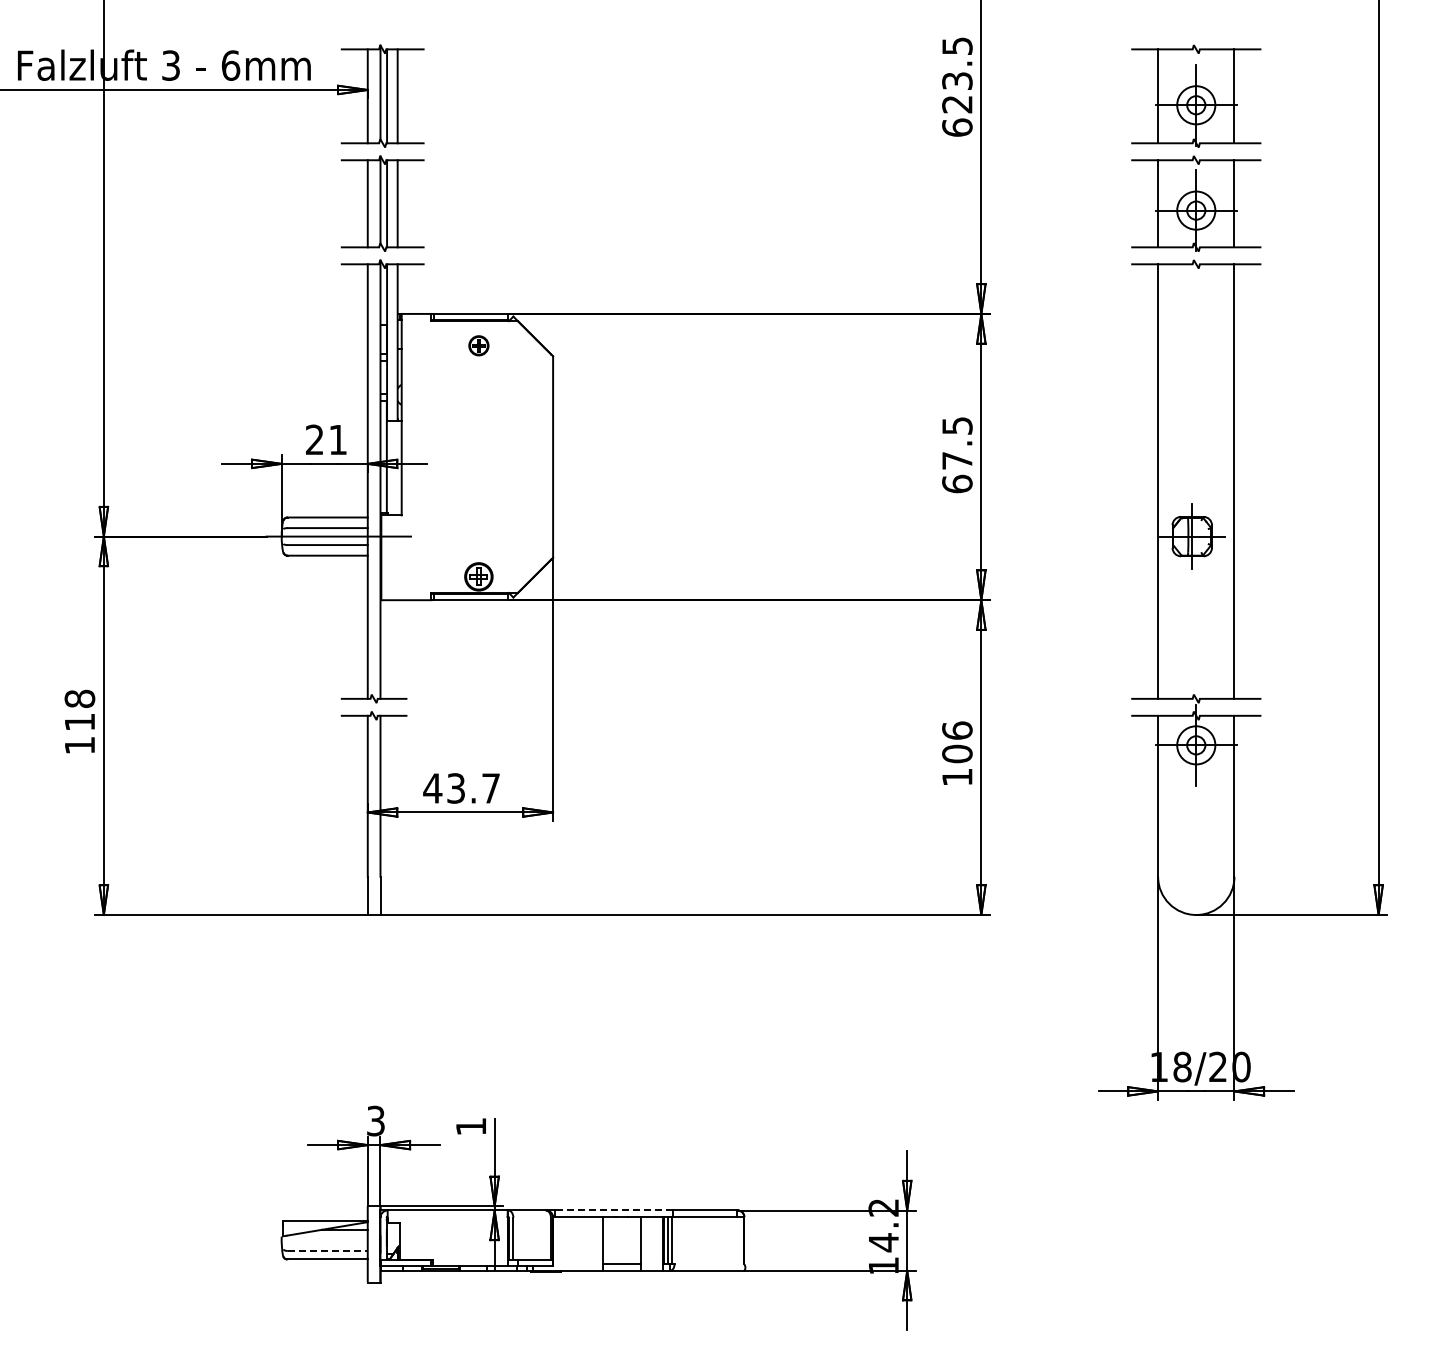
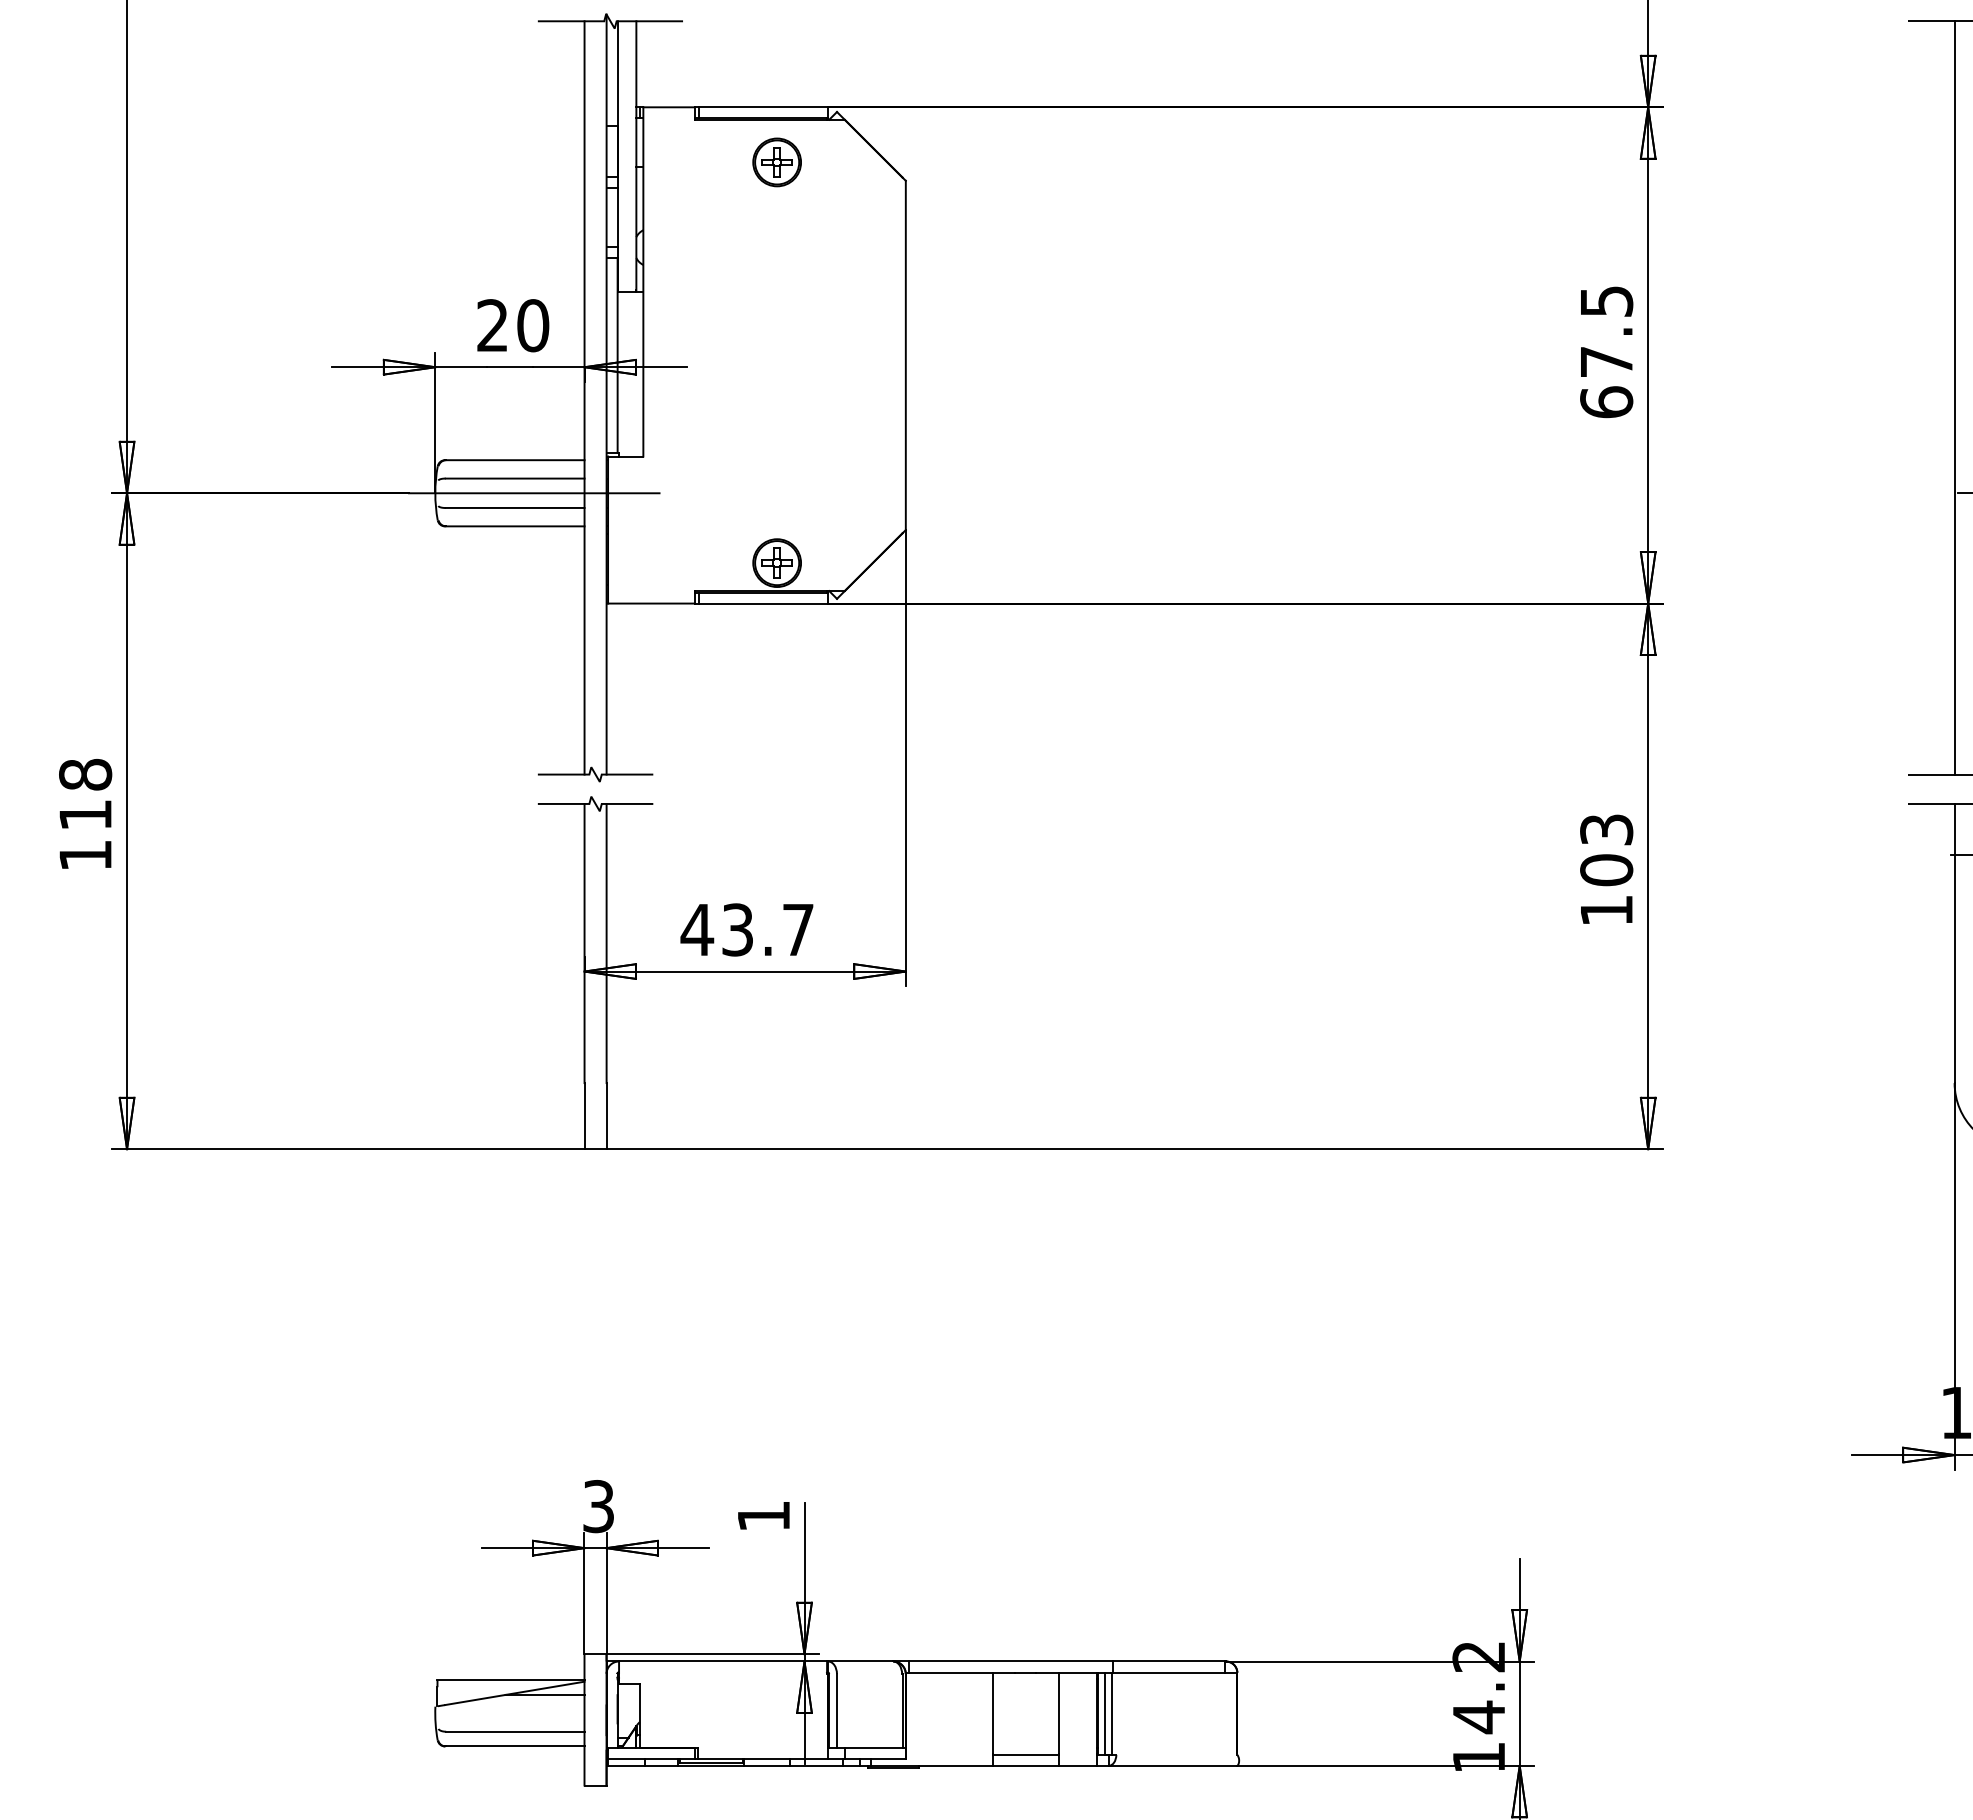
part: (478, 345) -> (776, 162), size x1.43
text: (338, 439) -> (533, 324), 21 -> 20
text: (957, 730) -> (1606, 829), 106 -> 103
line: (613, 1210) -> (1010, 1661), dashed -> solid
line: (327, 1250) -> (514, 1730), dashed -> solid

